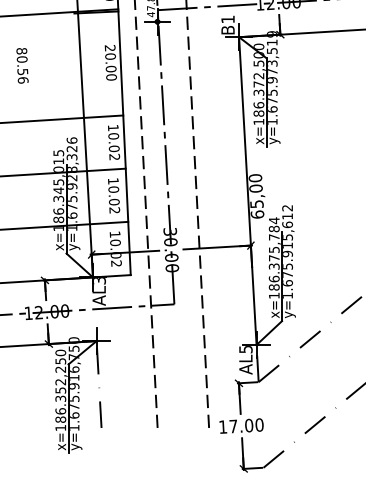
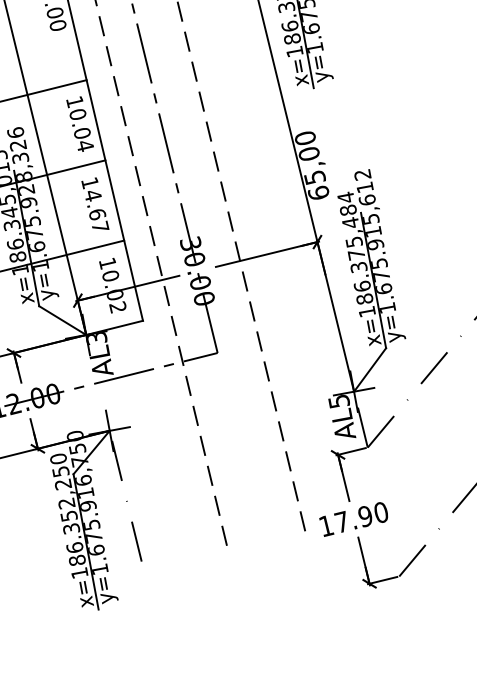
text: (114, 156) -> (84, 145), 10.02 -> 10.04
text: (114, 199) -> (96, 210), 10.02 -> 14.67
text: (274, 237) -> (351, 223), x=186.375,784 -> x=186.375,484
text: (249, 425) -> (366, 516), 17.00 -> 17.90

